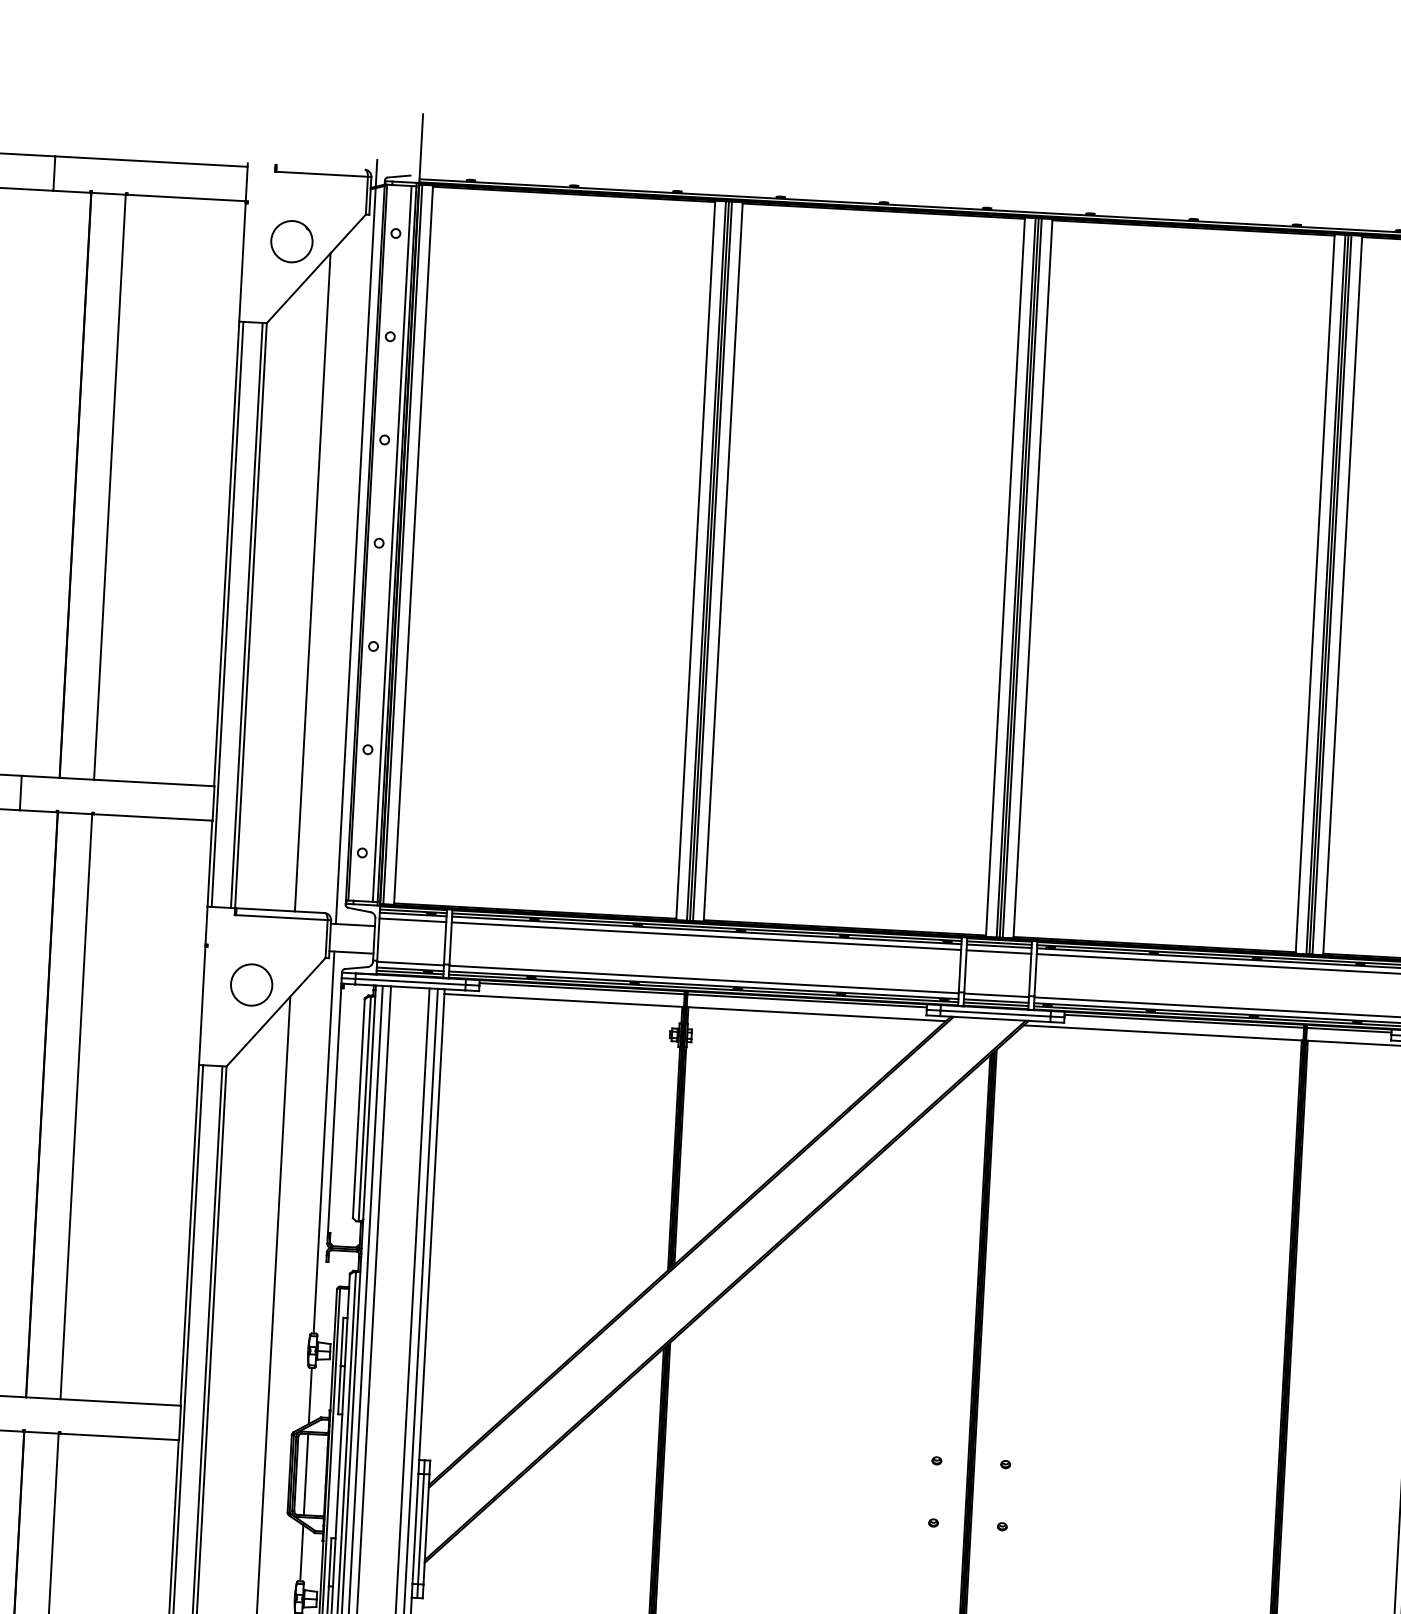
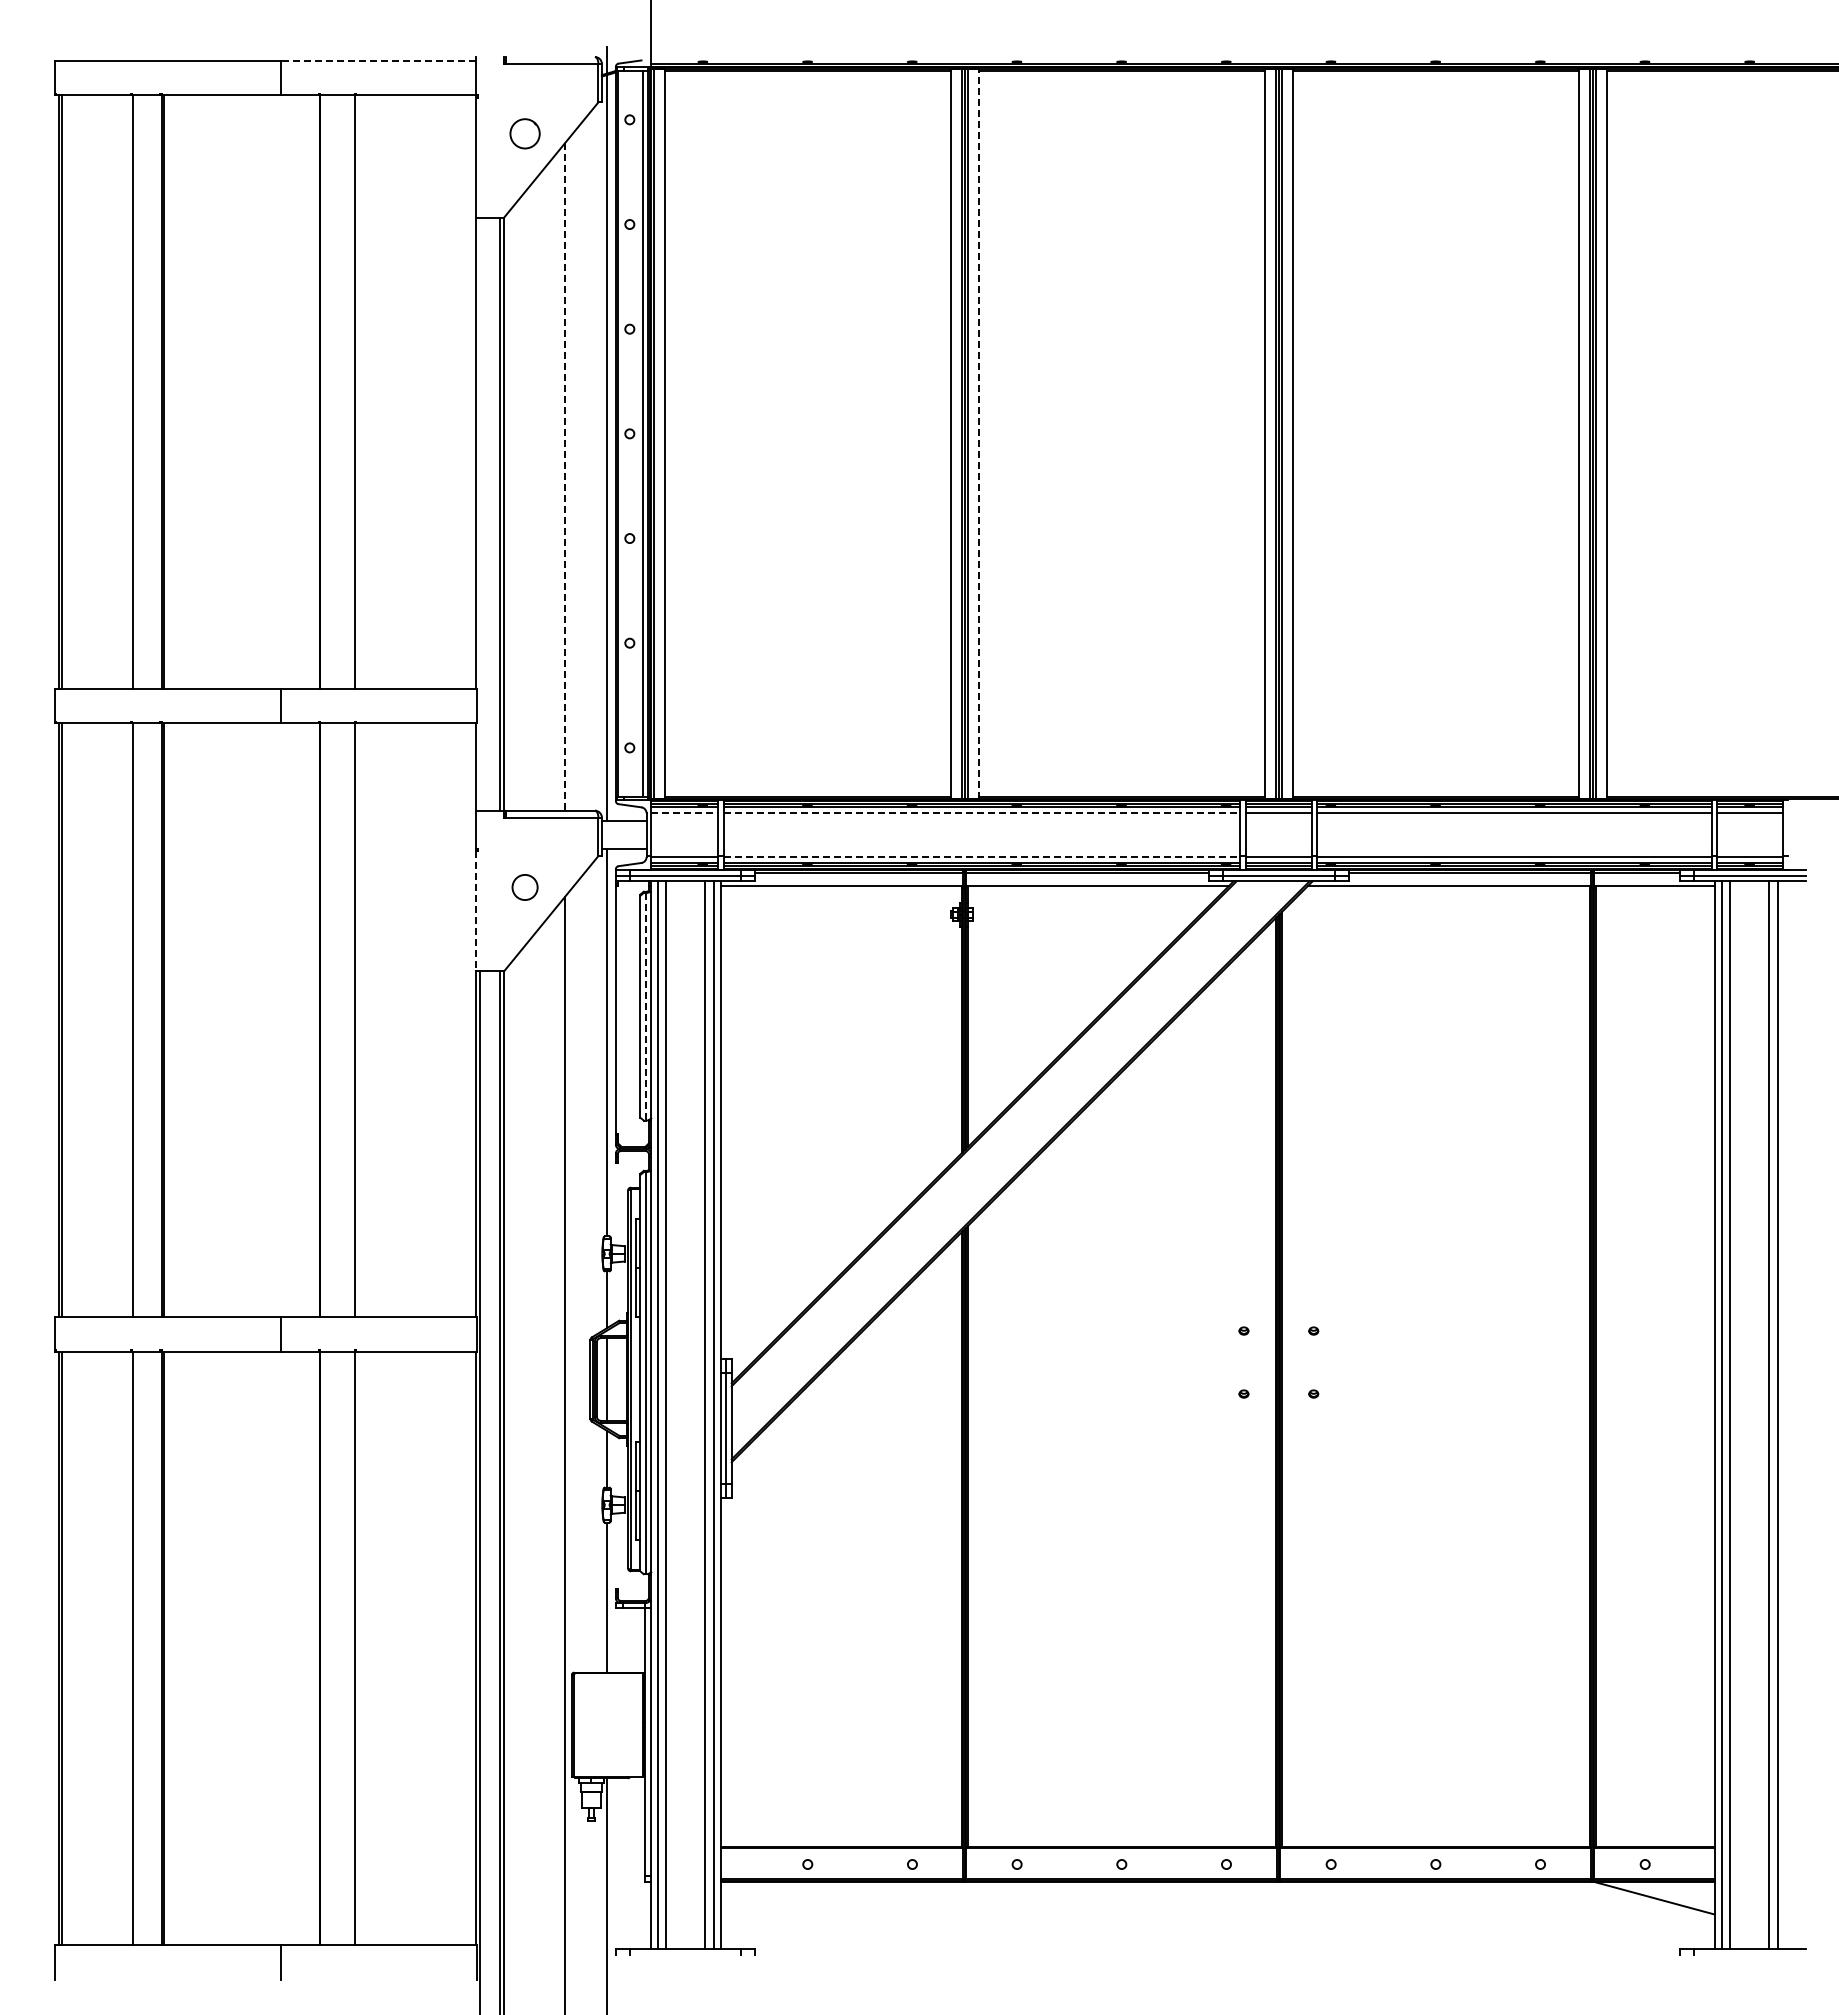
line: (151, 161) -> (378, 60), solid -> dashed
circle: (291, 241) -> (524, 133), size x0.7
line: (723, 561) -> (978, 433), solid -> dashed
line: (312, 582) -> (564, 477), solid -> dashed
line: (227, 613) -> (480, 513), removed
line: (412, 920) -> (684, 813), solid -> dashed
line: (706, 936) -> (982, 813), solid -> dashed
line: (704, 979) -> (982, 857), solid -> dashed
circle: (251, 985) -> (524, 887), size x0.6
line: (202, 1006) -> (476, 911), solid -> dashed
line: (364, 1108) -> (646, 1006), solid -> dashed

